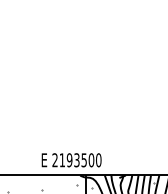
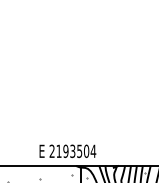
text: (98, 160) -> (93, 151), 2193500 -> 2193504

